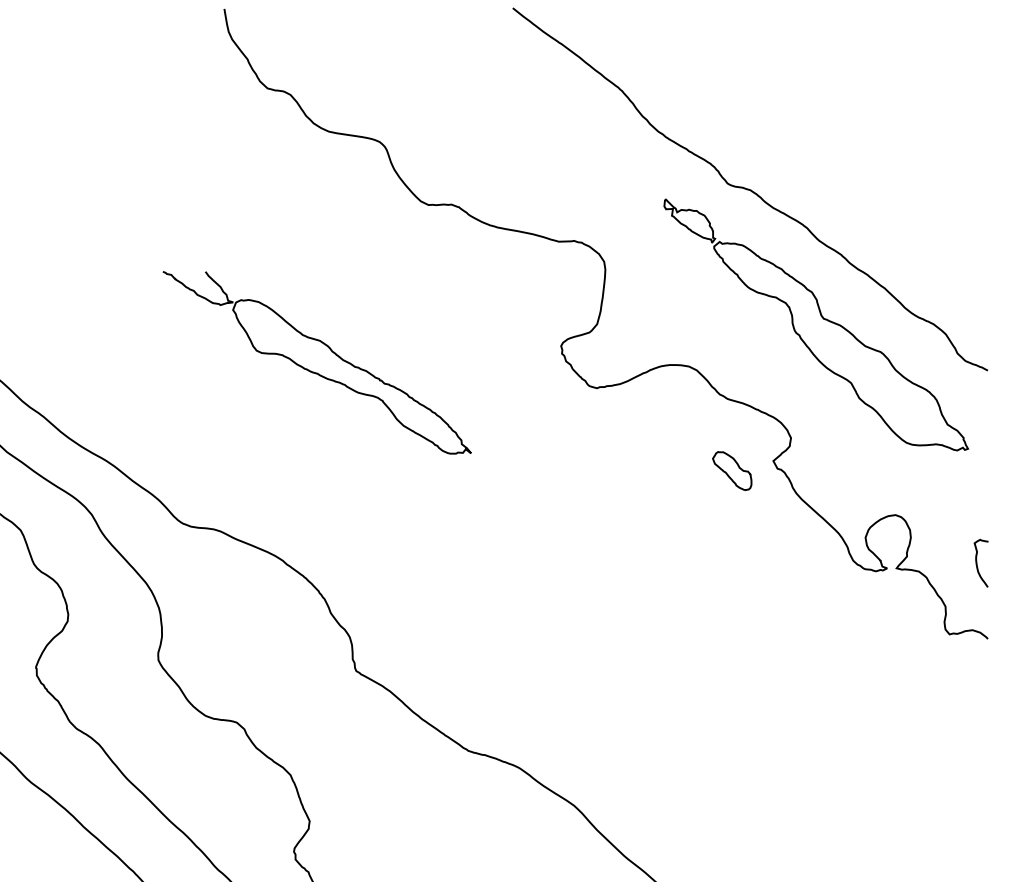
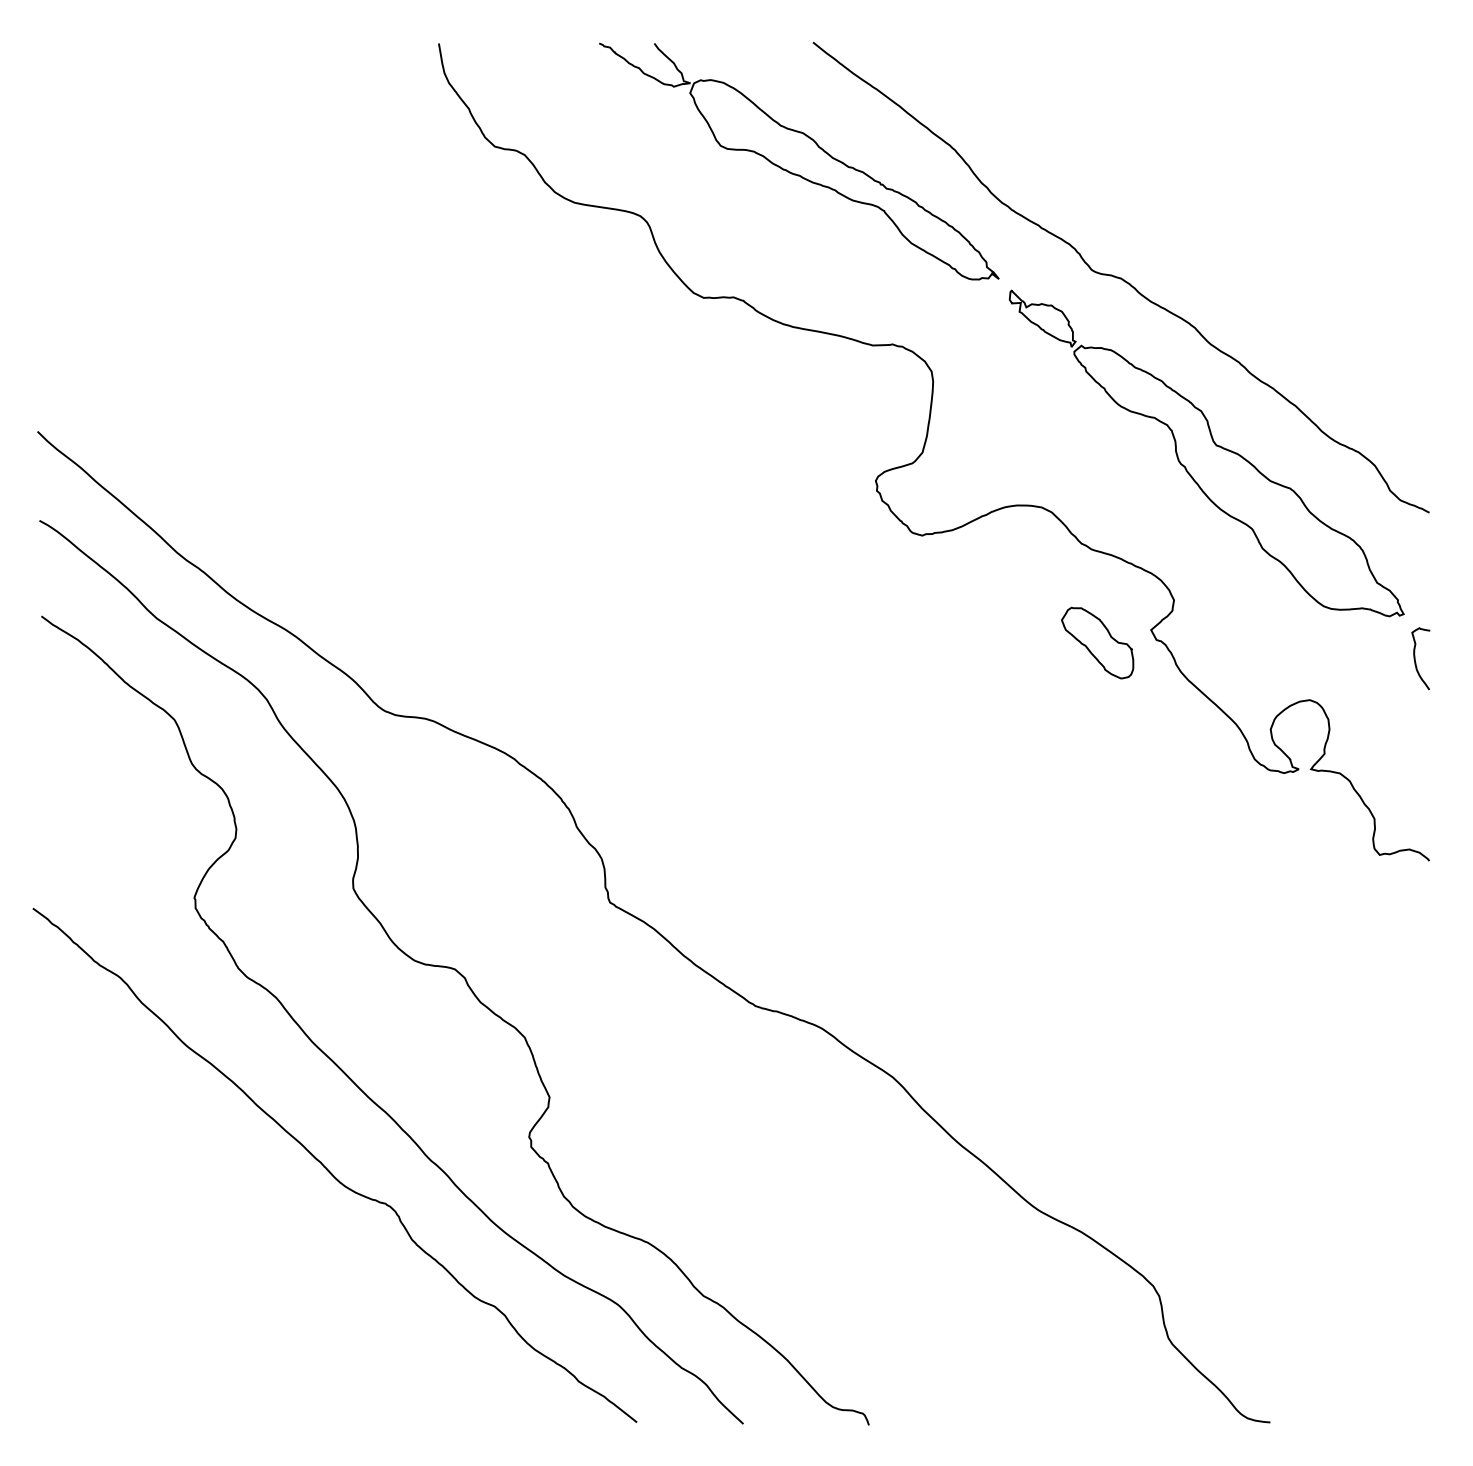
part: (317, 362) -> (799, 161), moved
part: (732, 470) -> (1097, 642), size x1.43
curve: (977, 563) -> (1415, 658), moved

